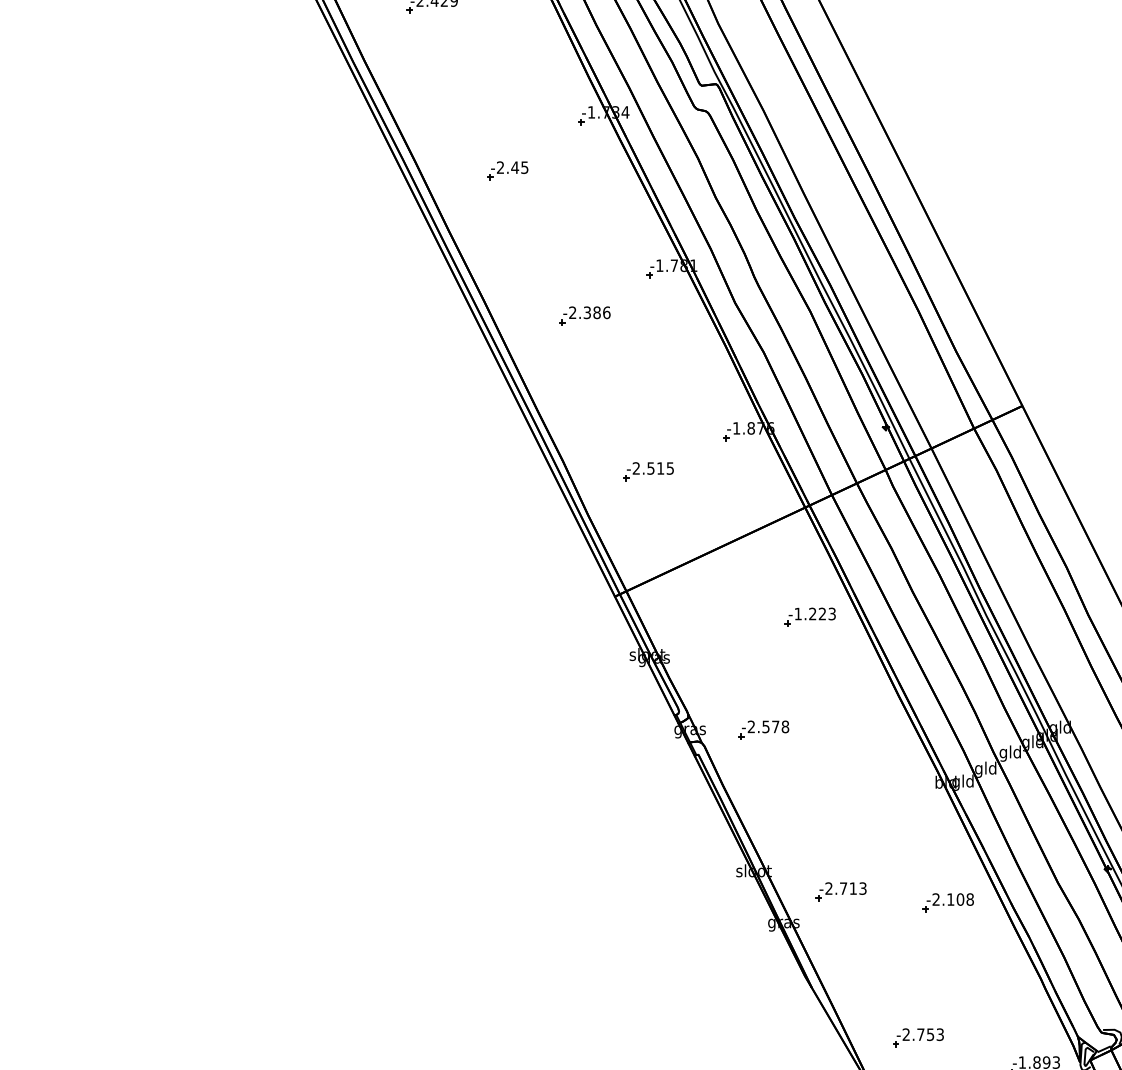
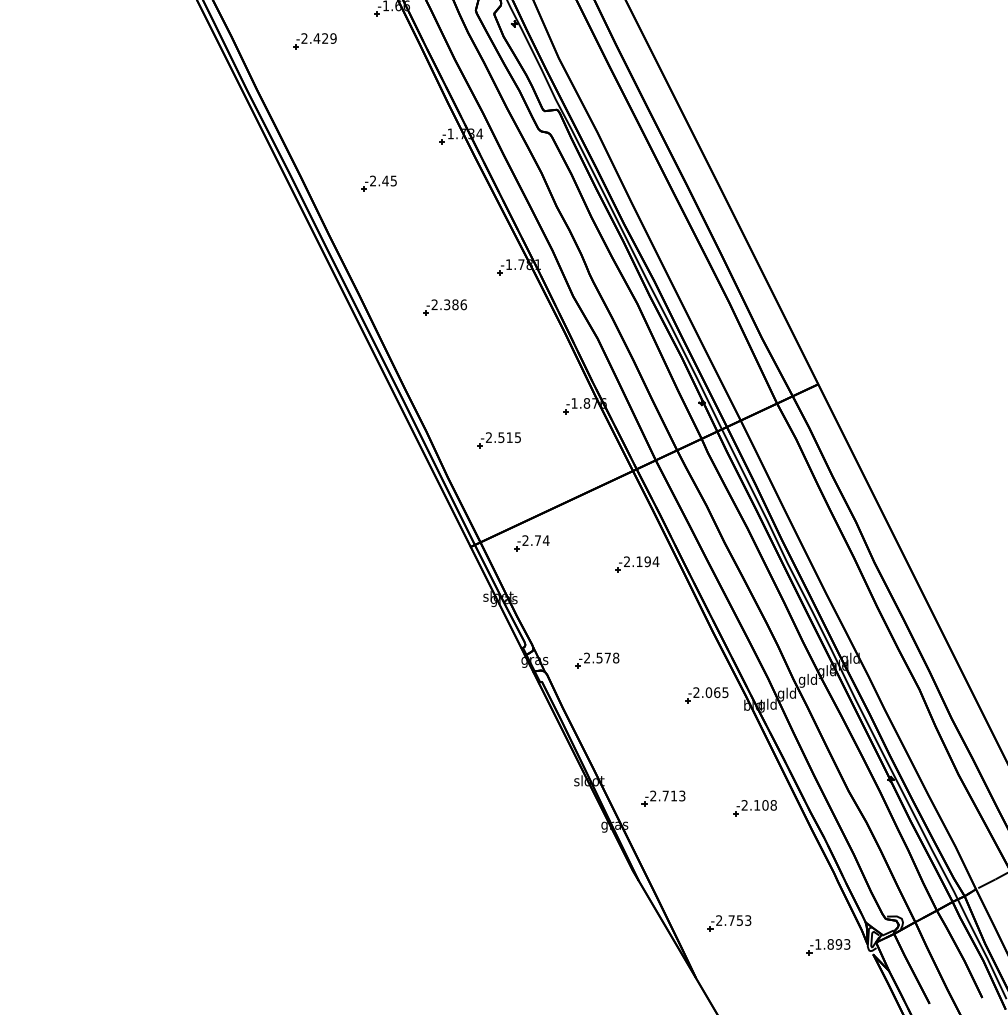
part: (686, 592) -> (531, 543), added
text: (815, 613) -> (641, 561), -1.223 -> -2.194
part: (891, 770) -> (706, 695), added

